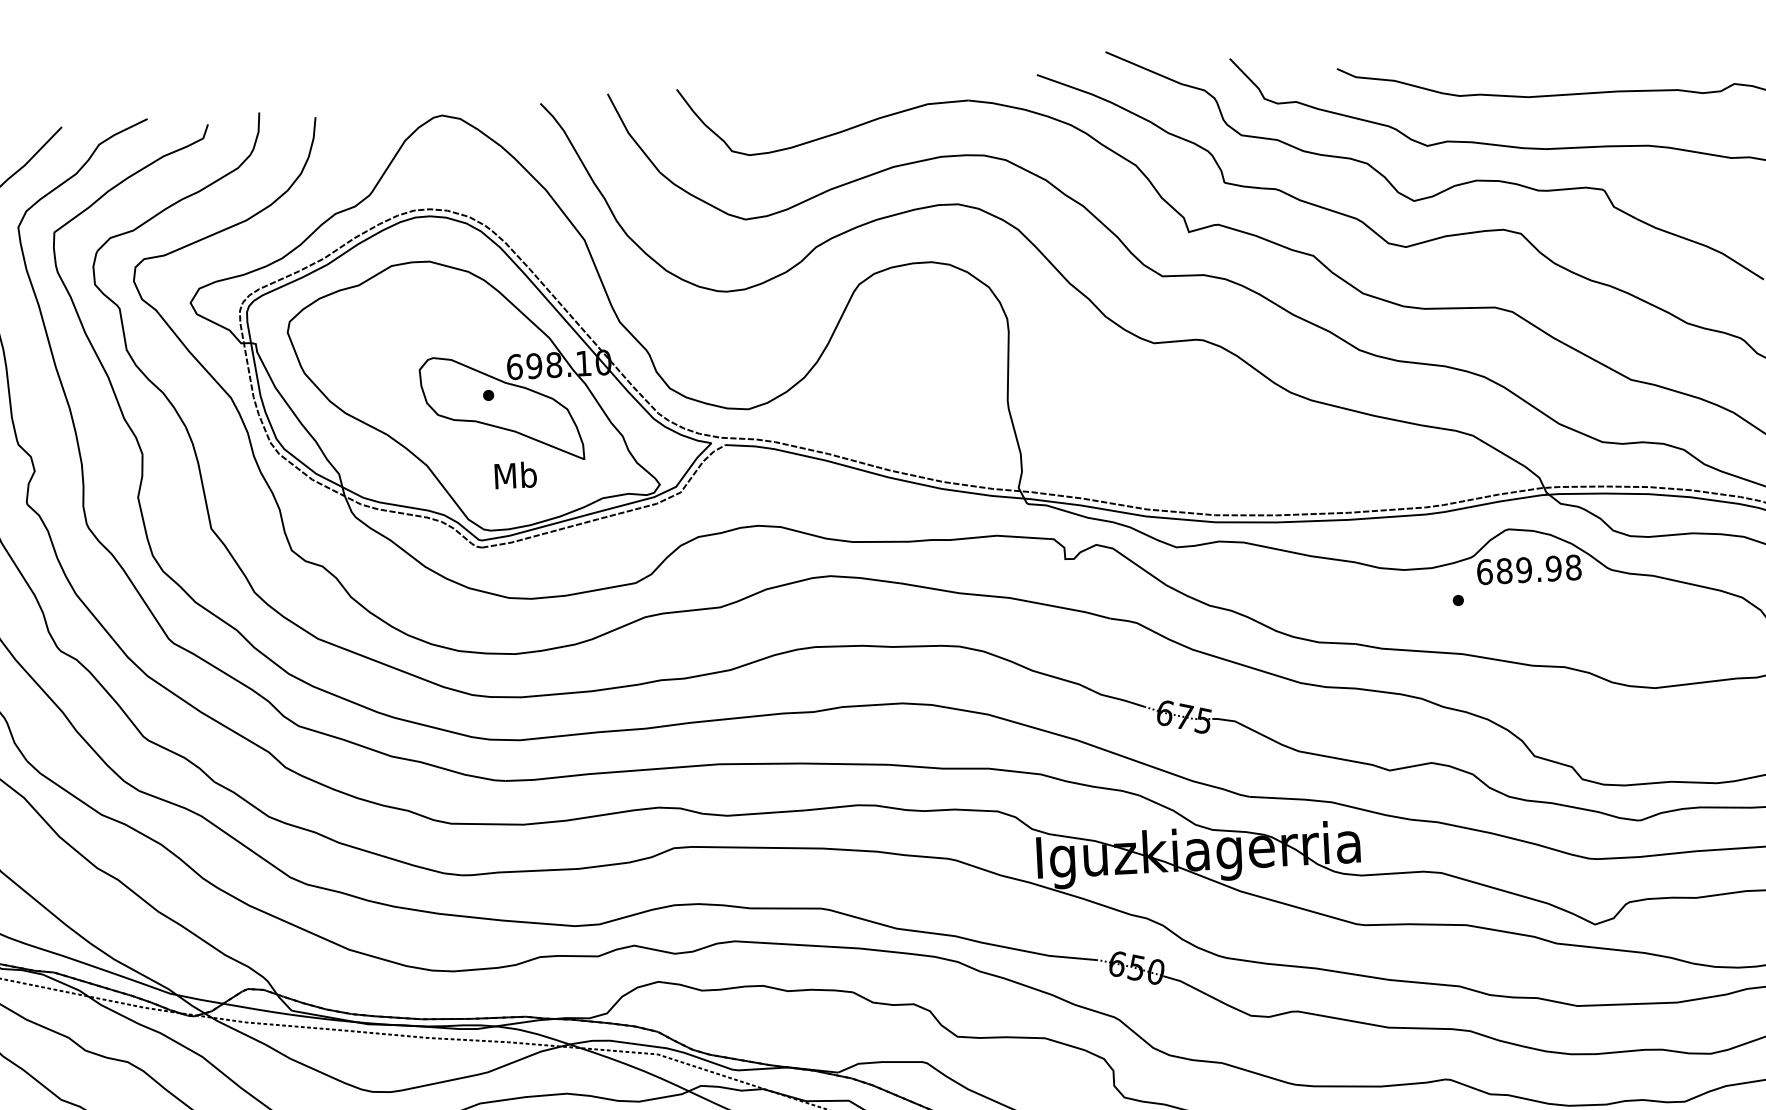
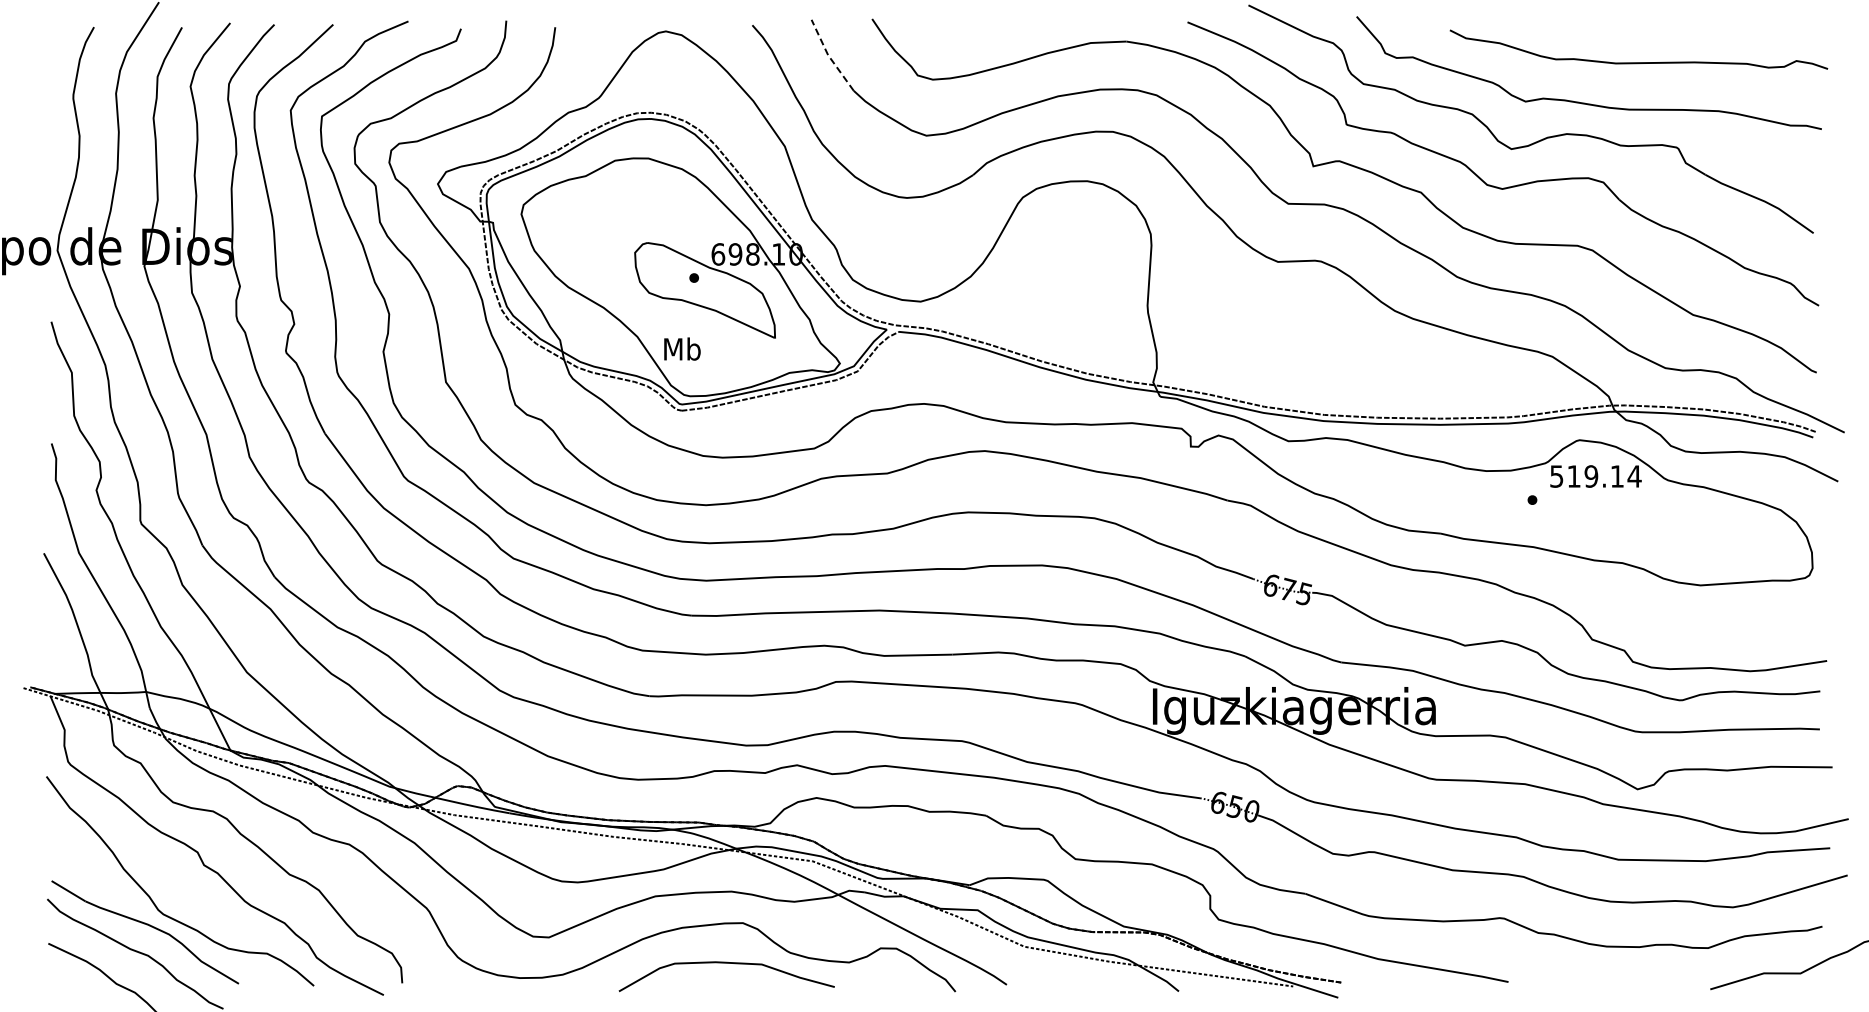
line: (630, 134) -> (829, 56), solid -> dashed
text: (515, 474) -> (682, 348), moved
text: (1528, 569) -> (1595, 476), 689.98 -> 519.14

